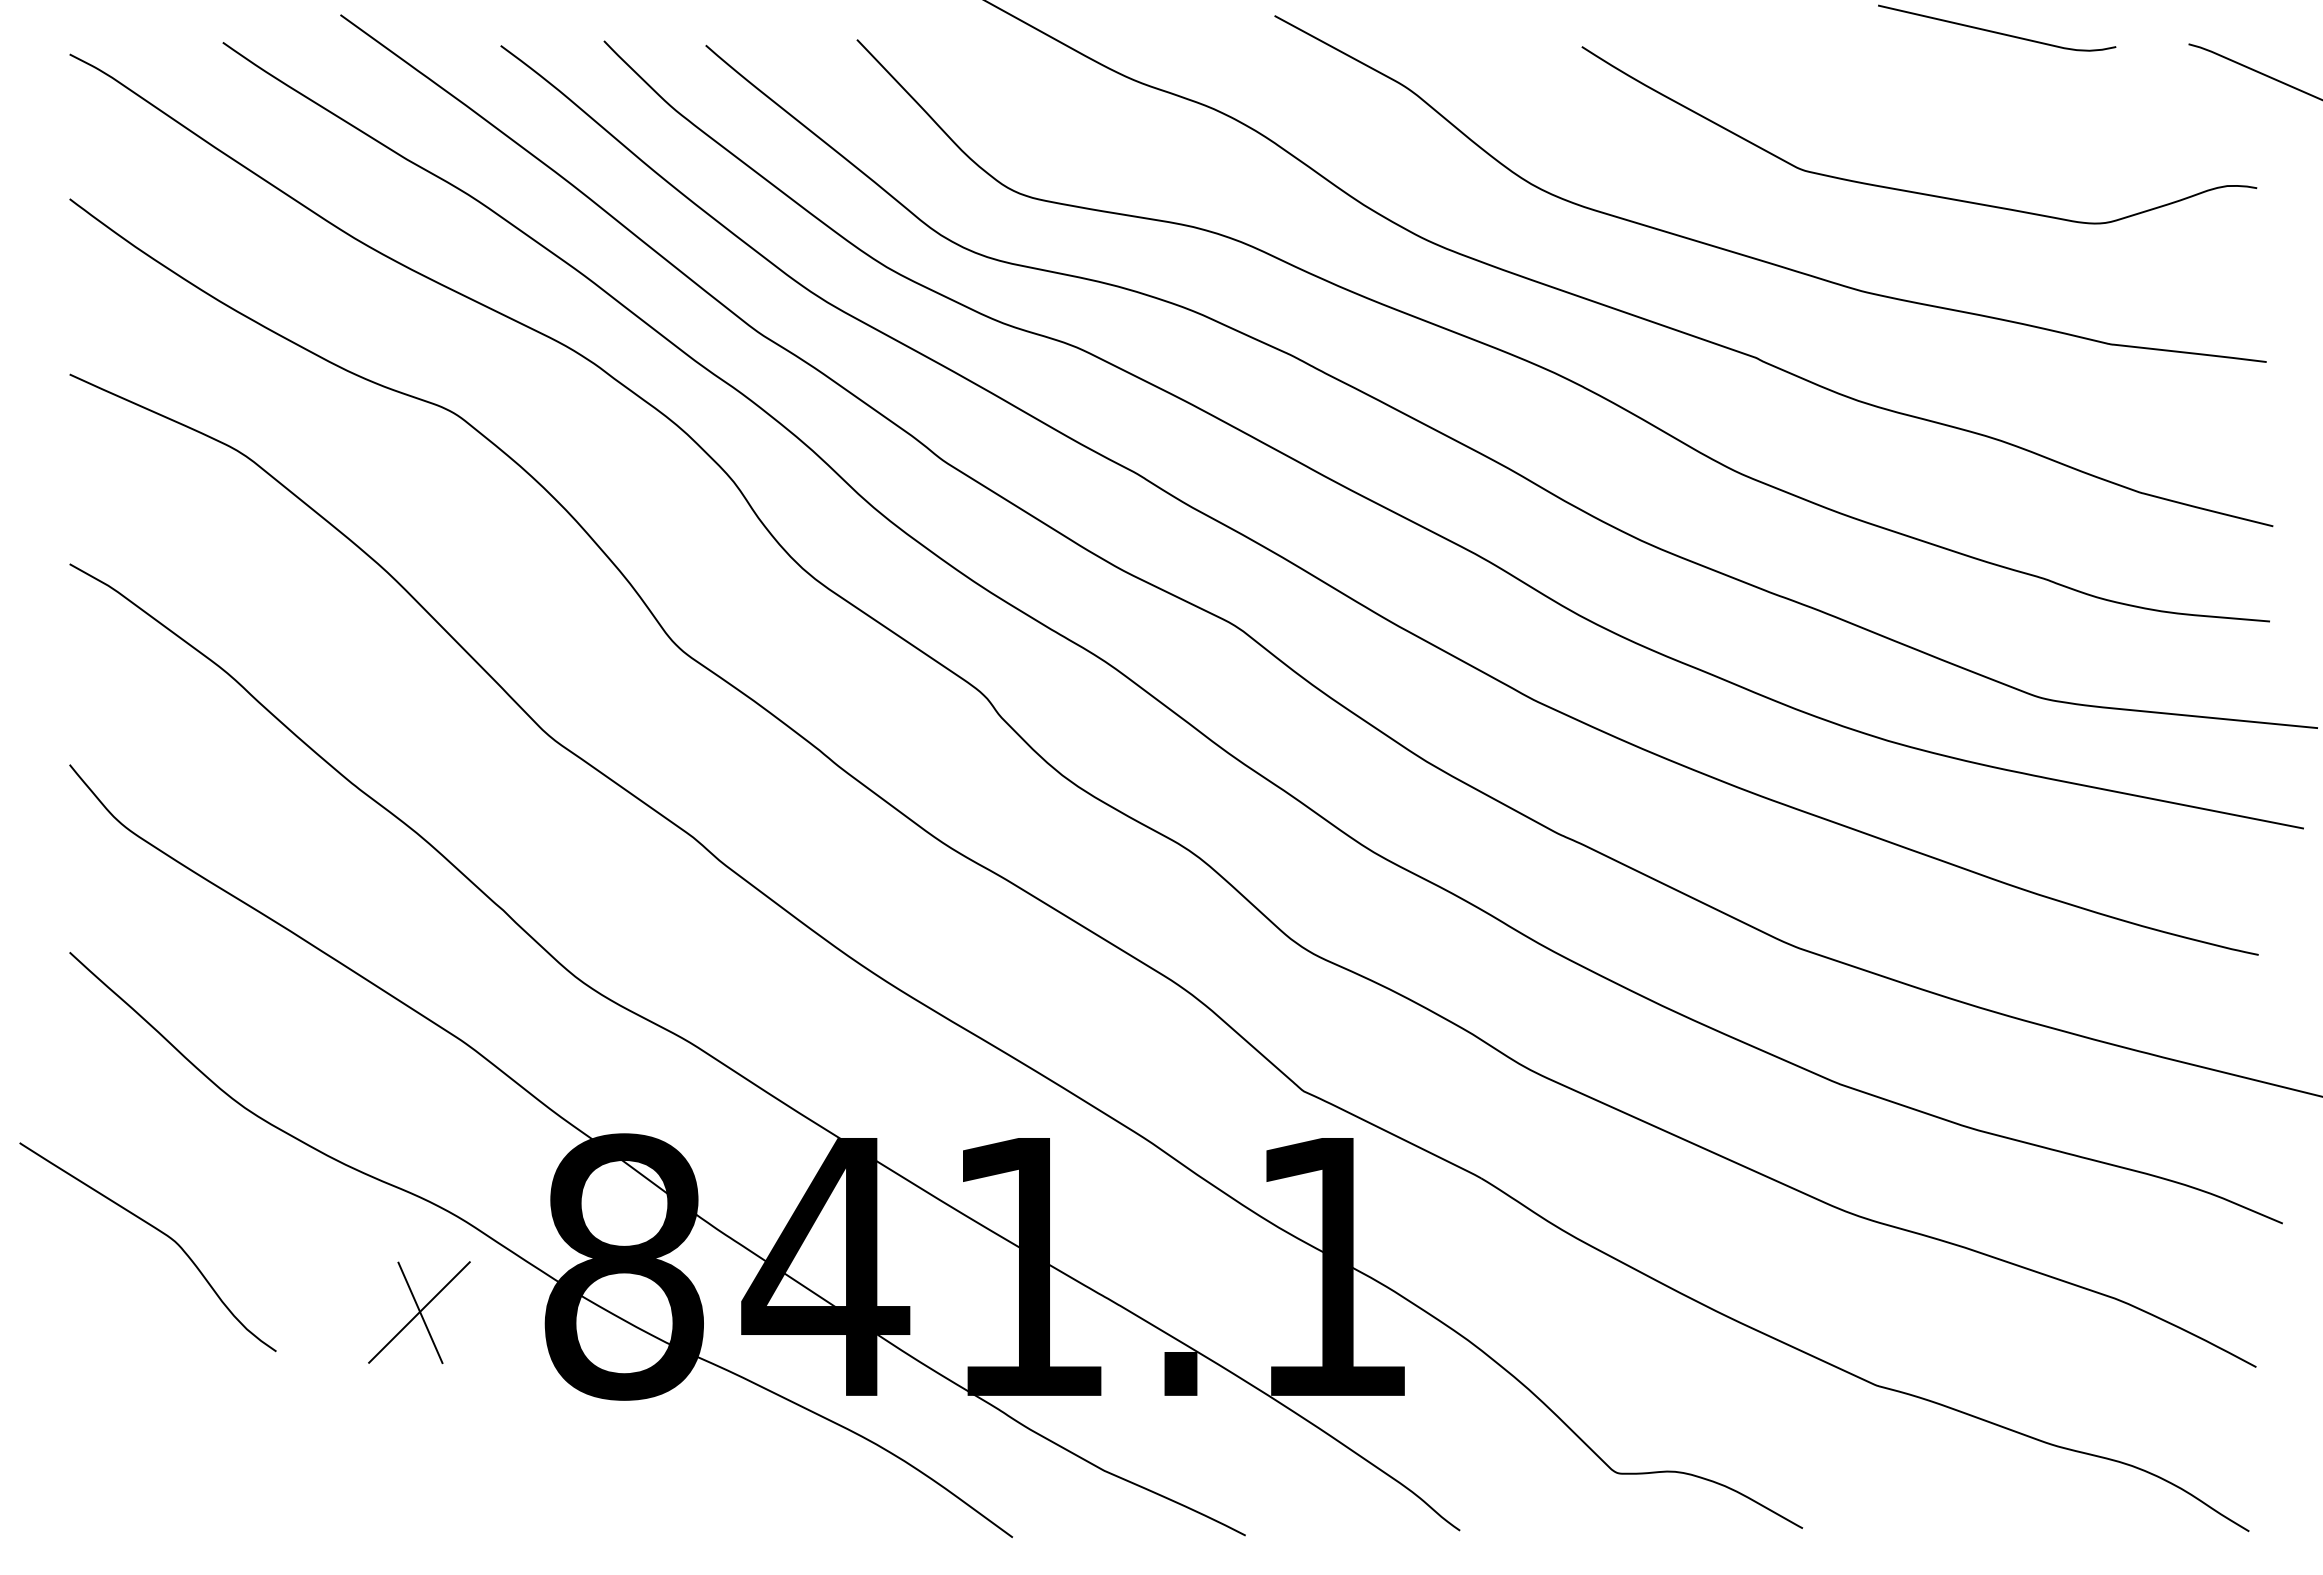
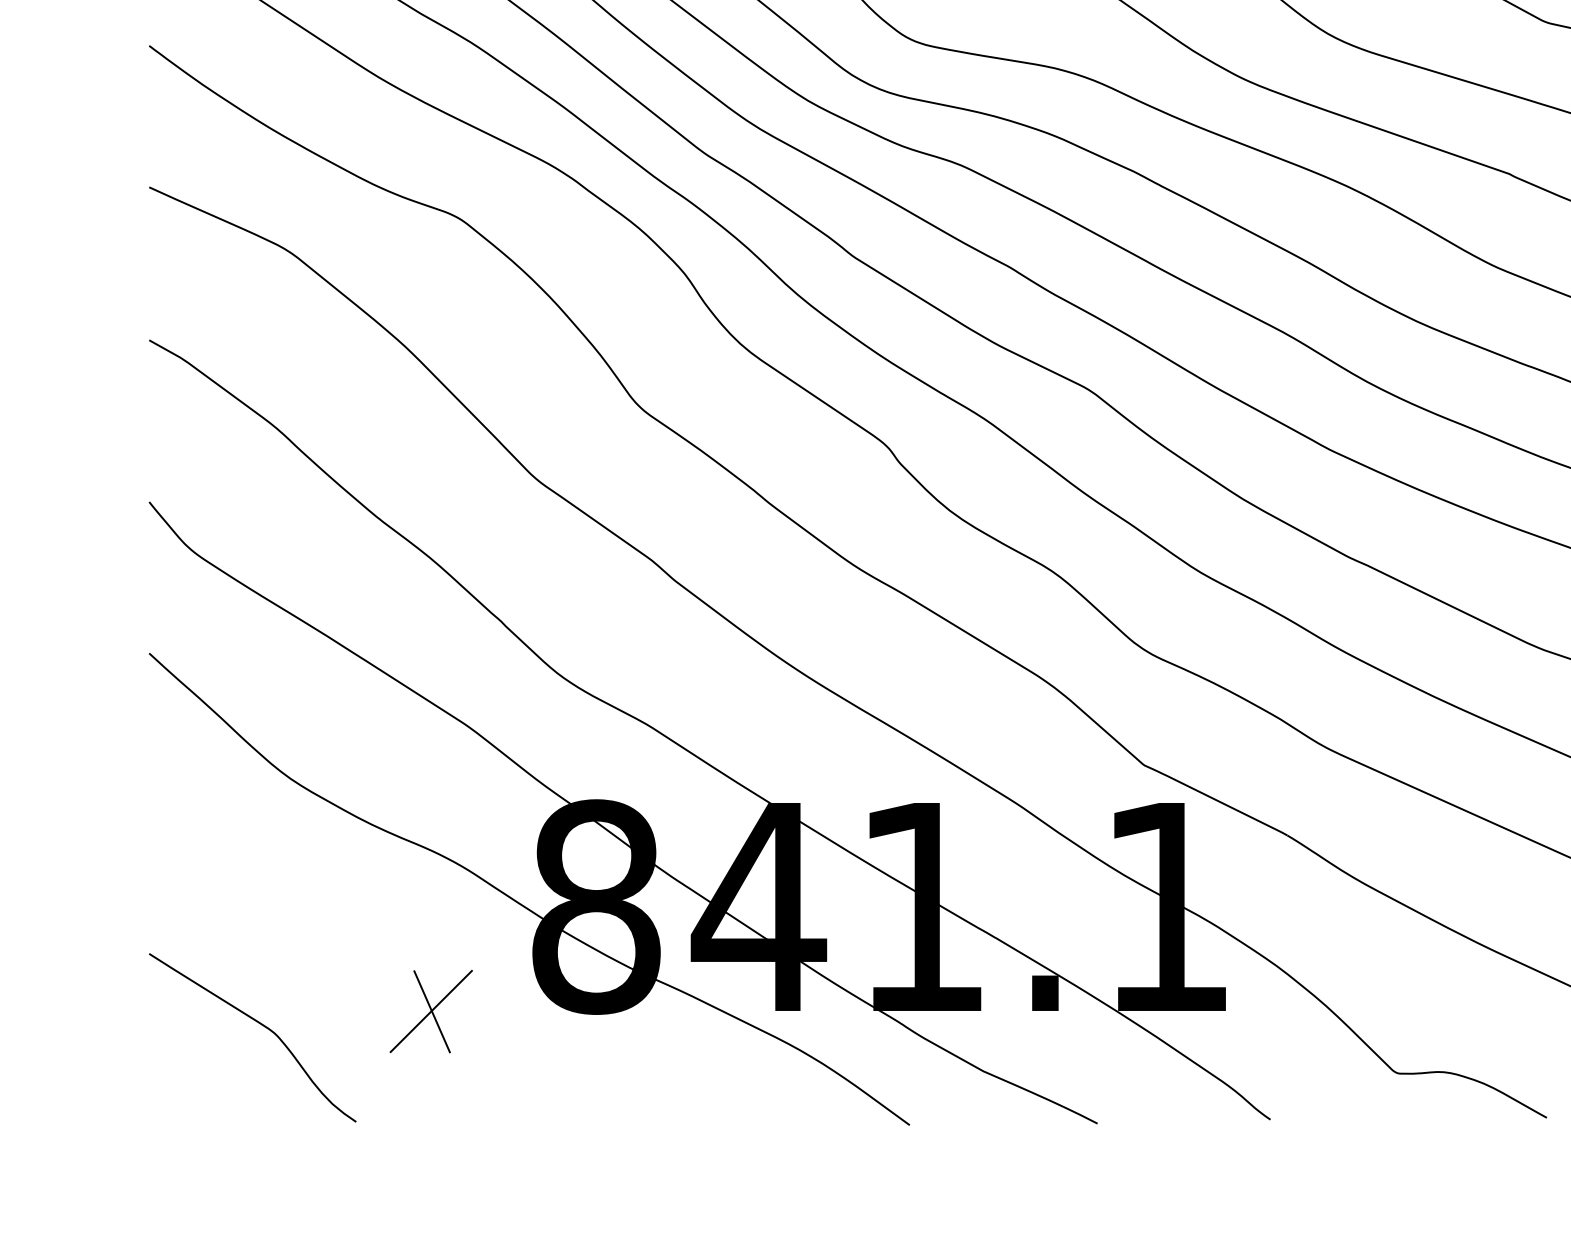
curve: (158, 1231) -> (261, 1025), moved
part: (419, 1312) -> (431, 1011), moved

